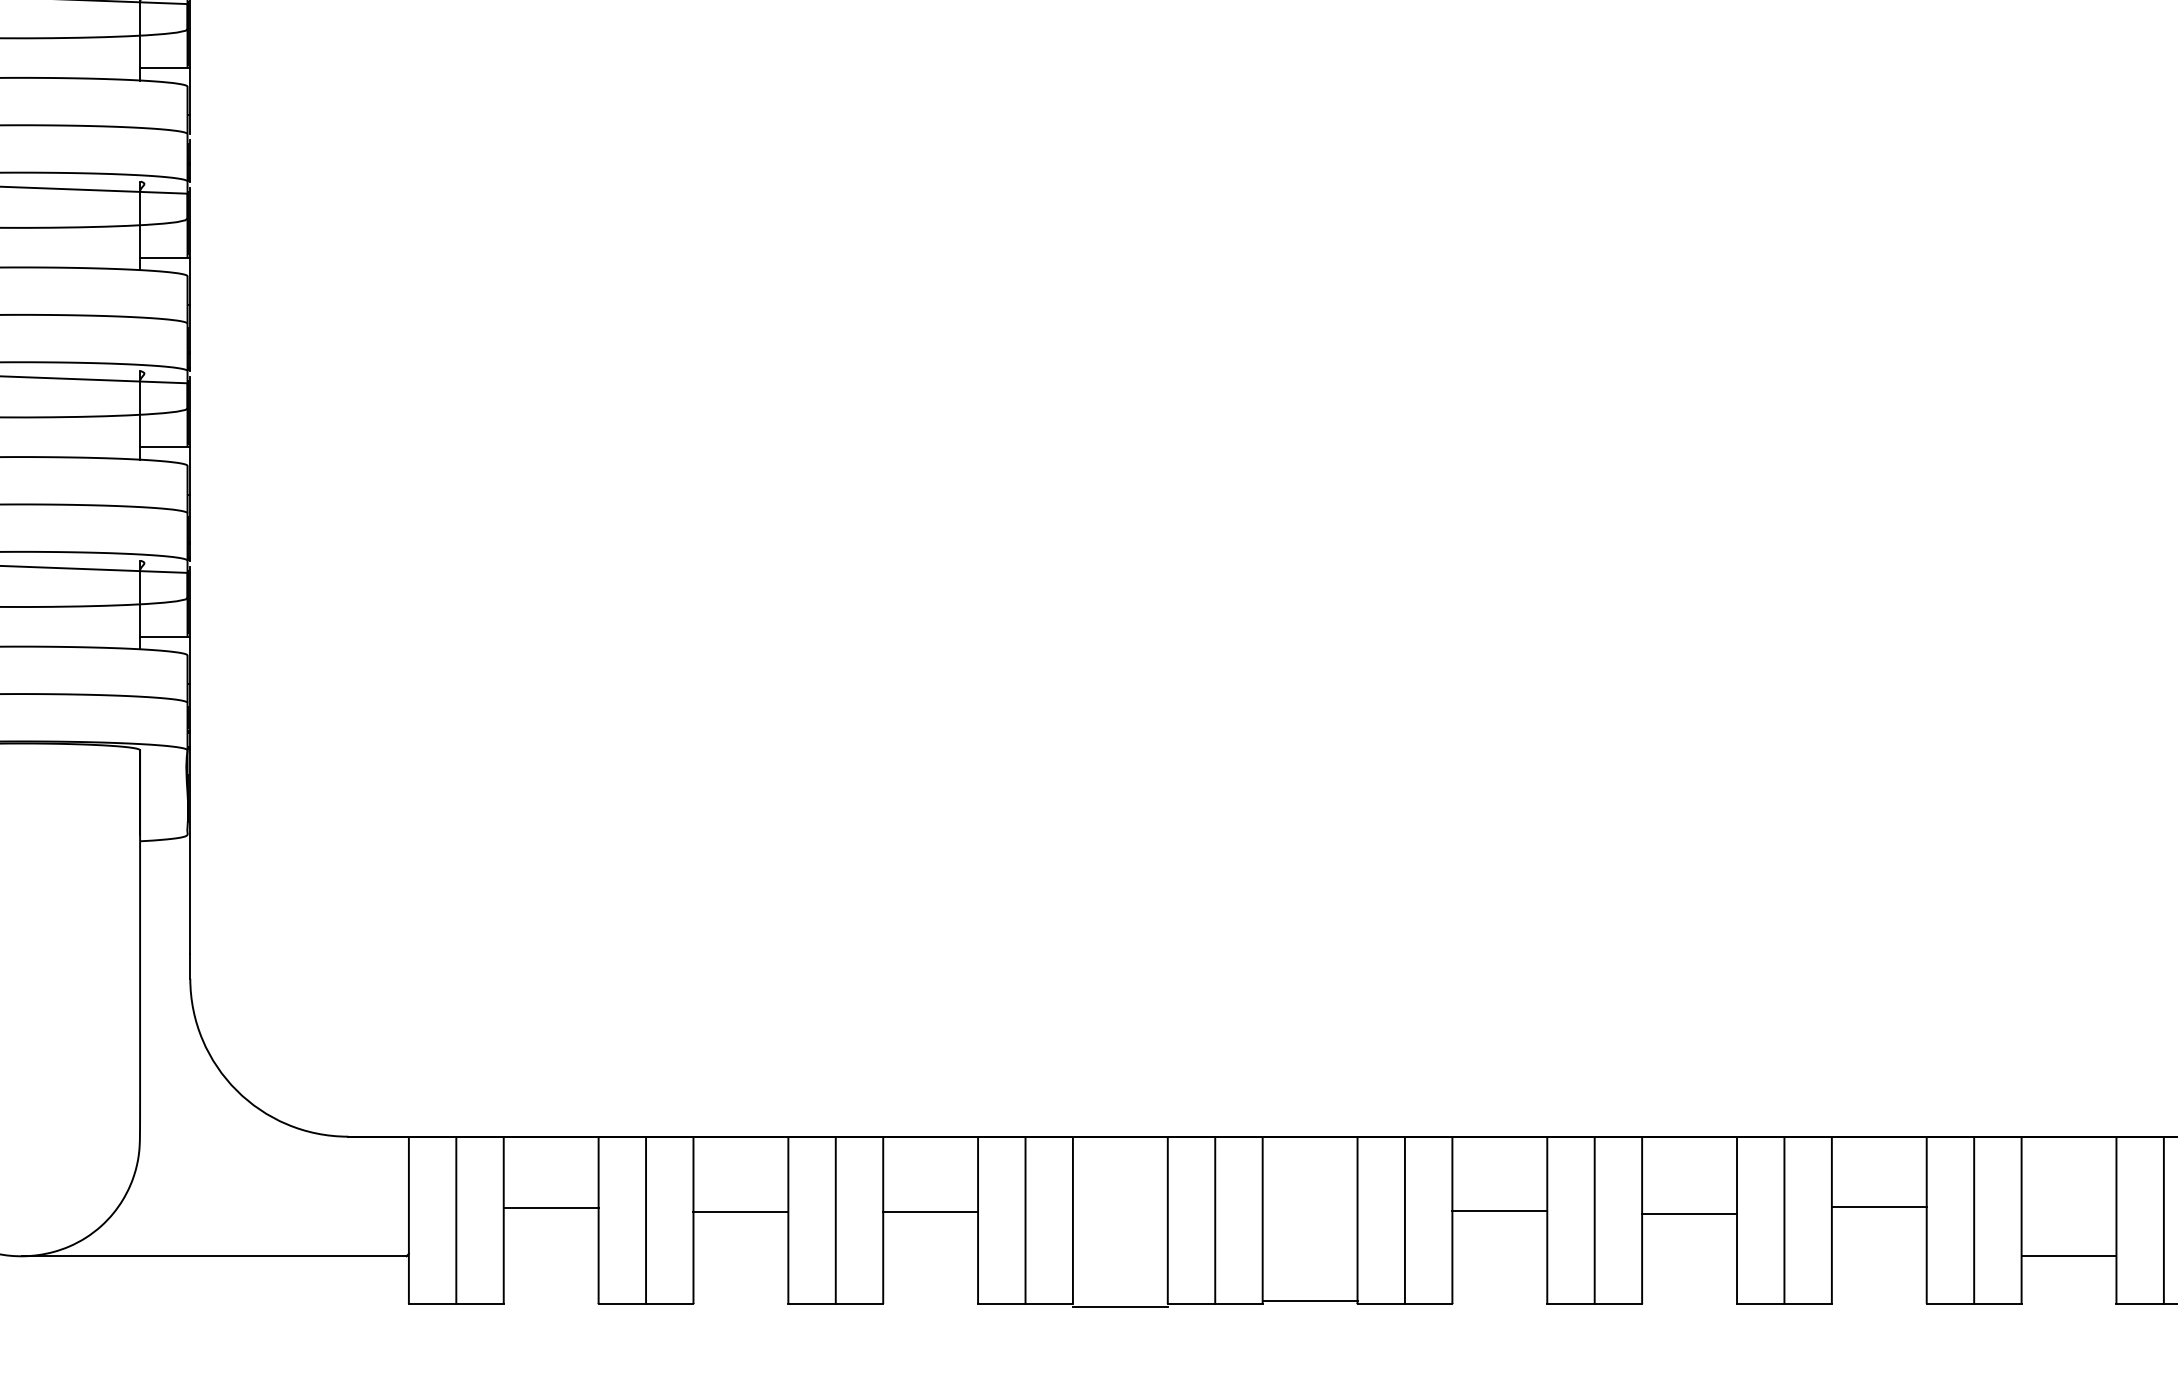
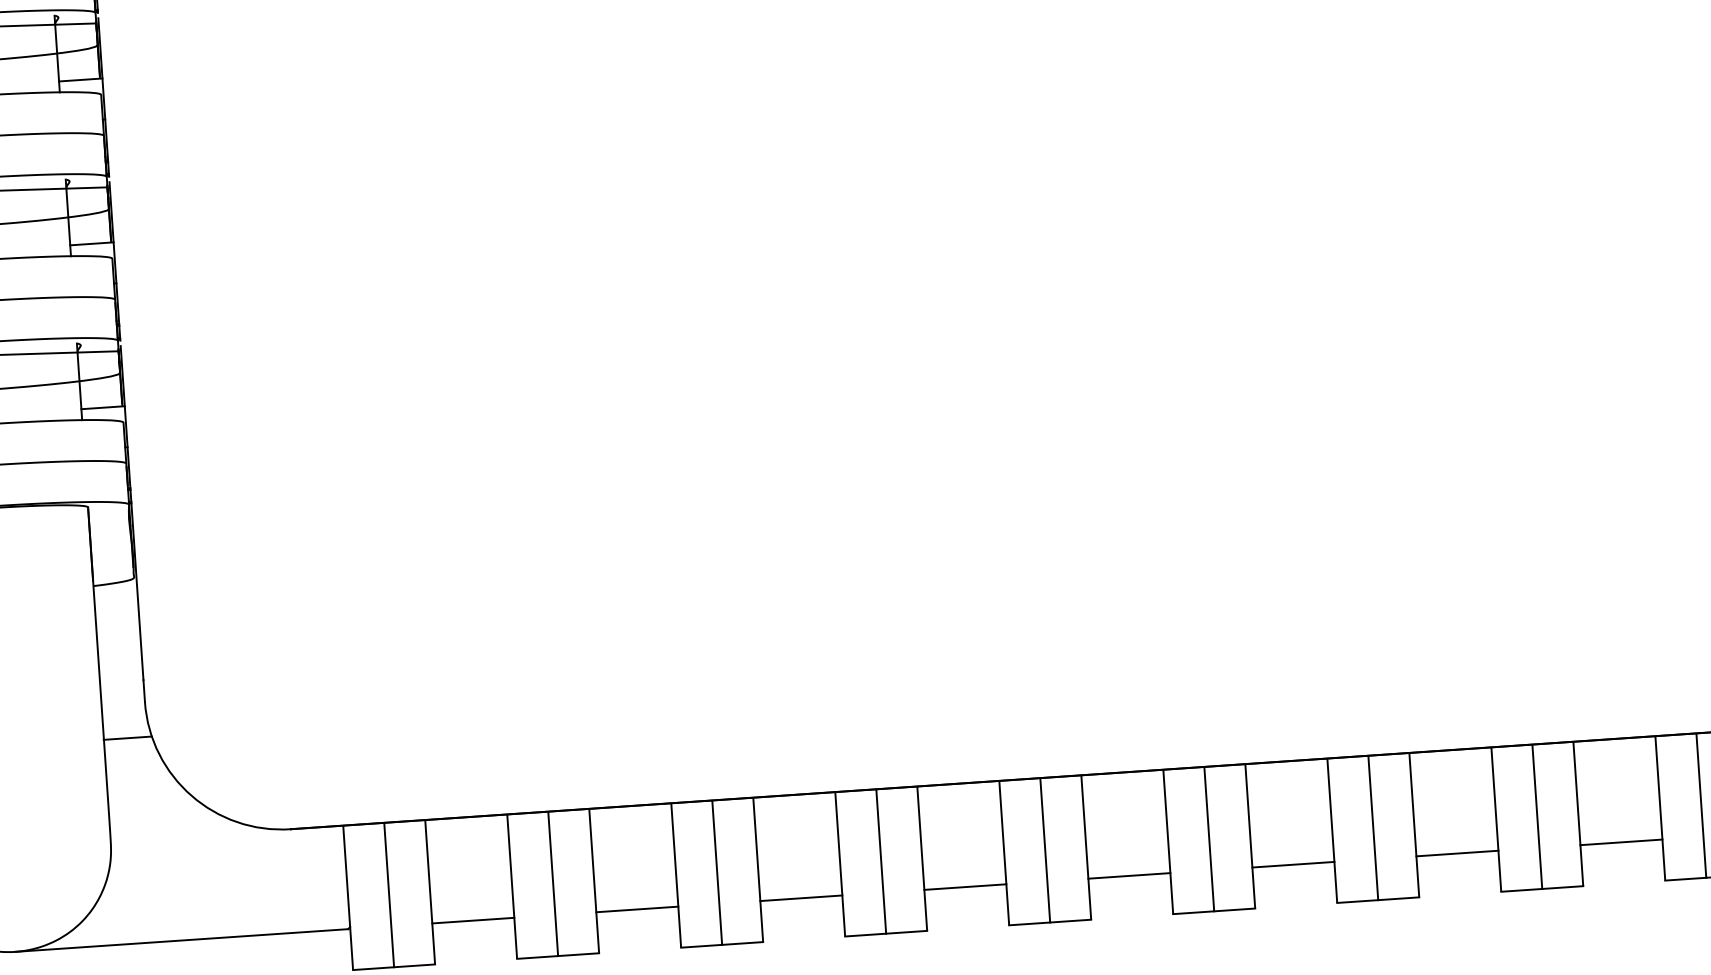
line: (167, 1019) -> (127, 738), added
line: (1878, 1207) -> (1620, 842), moved
line: (550, 1208) -> (472, 920), moved
line: (1499, 1211) -> (1293, 864), moved
line: (740, 1212) -> (636, 909), moved
line: (930, 1212) -> (801, 898), moved
line: (1689, 1214) -> (1457, 853), moved
line: (1309, 1301) -> (1128, 876), moved
line: (1119, 1307) -> (964, 887), moved

